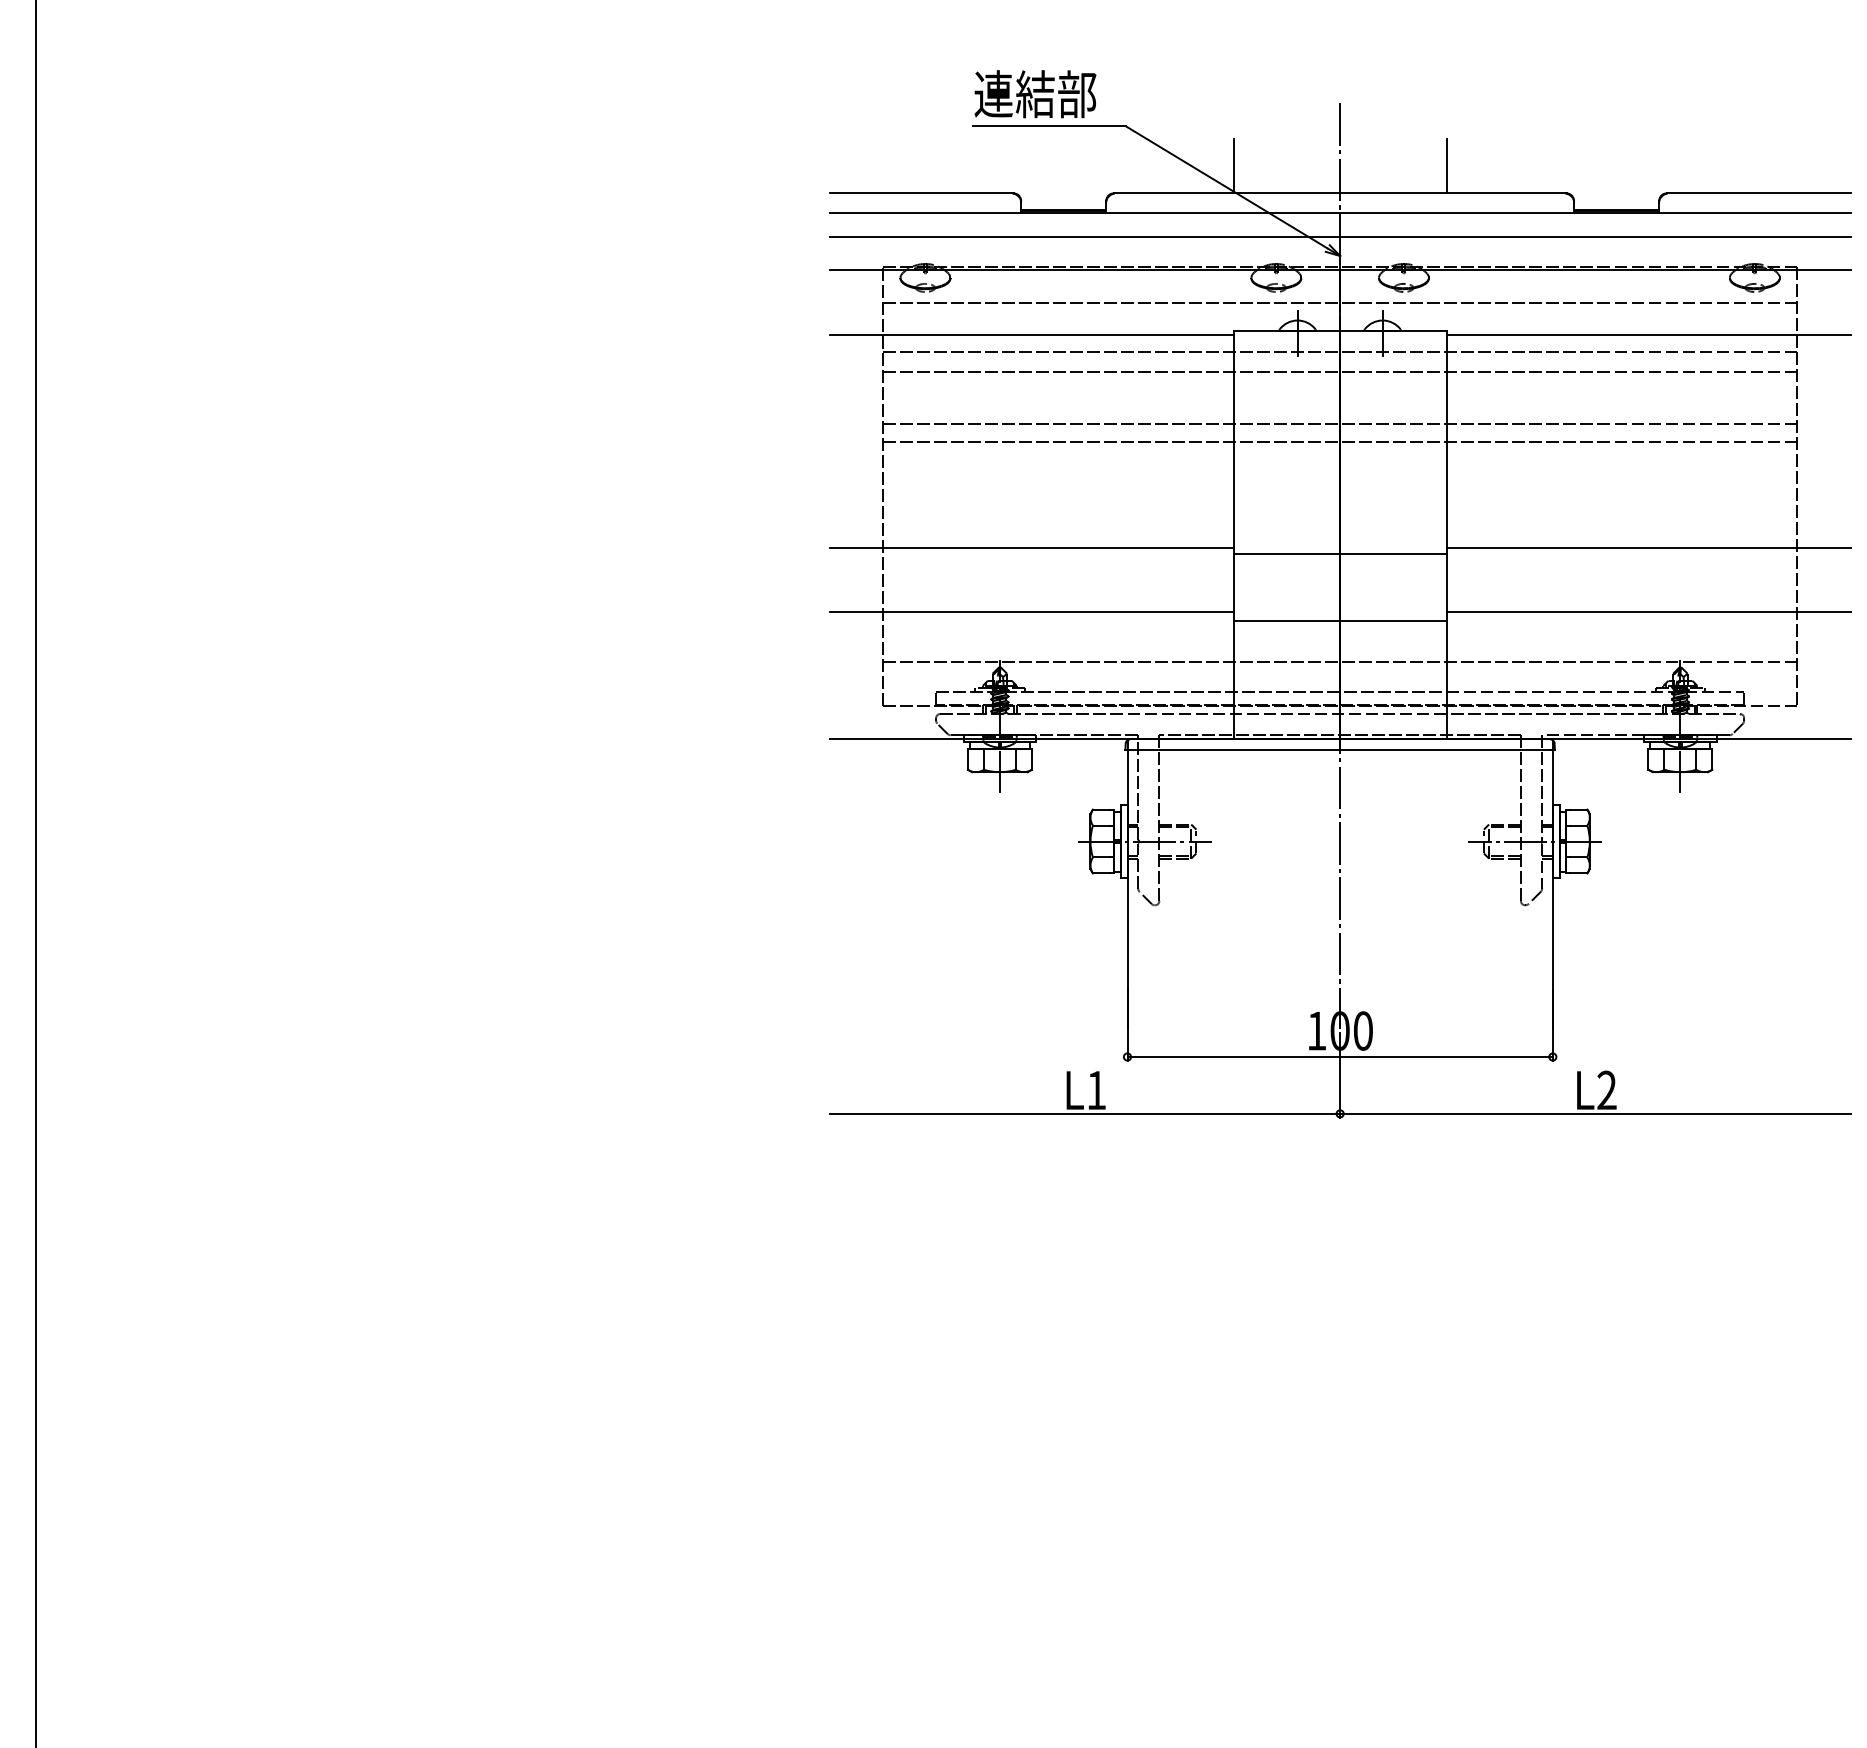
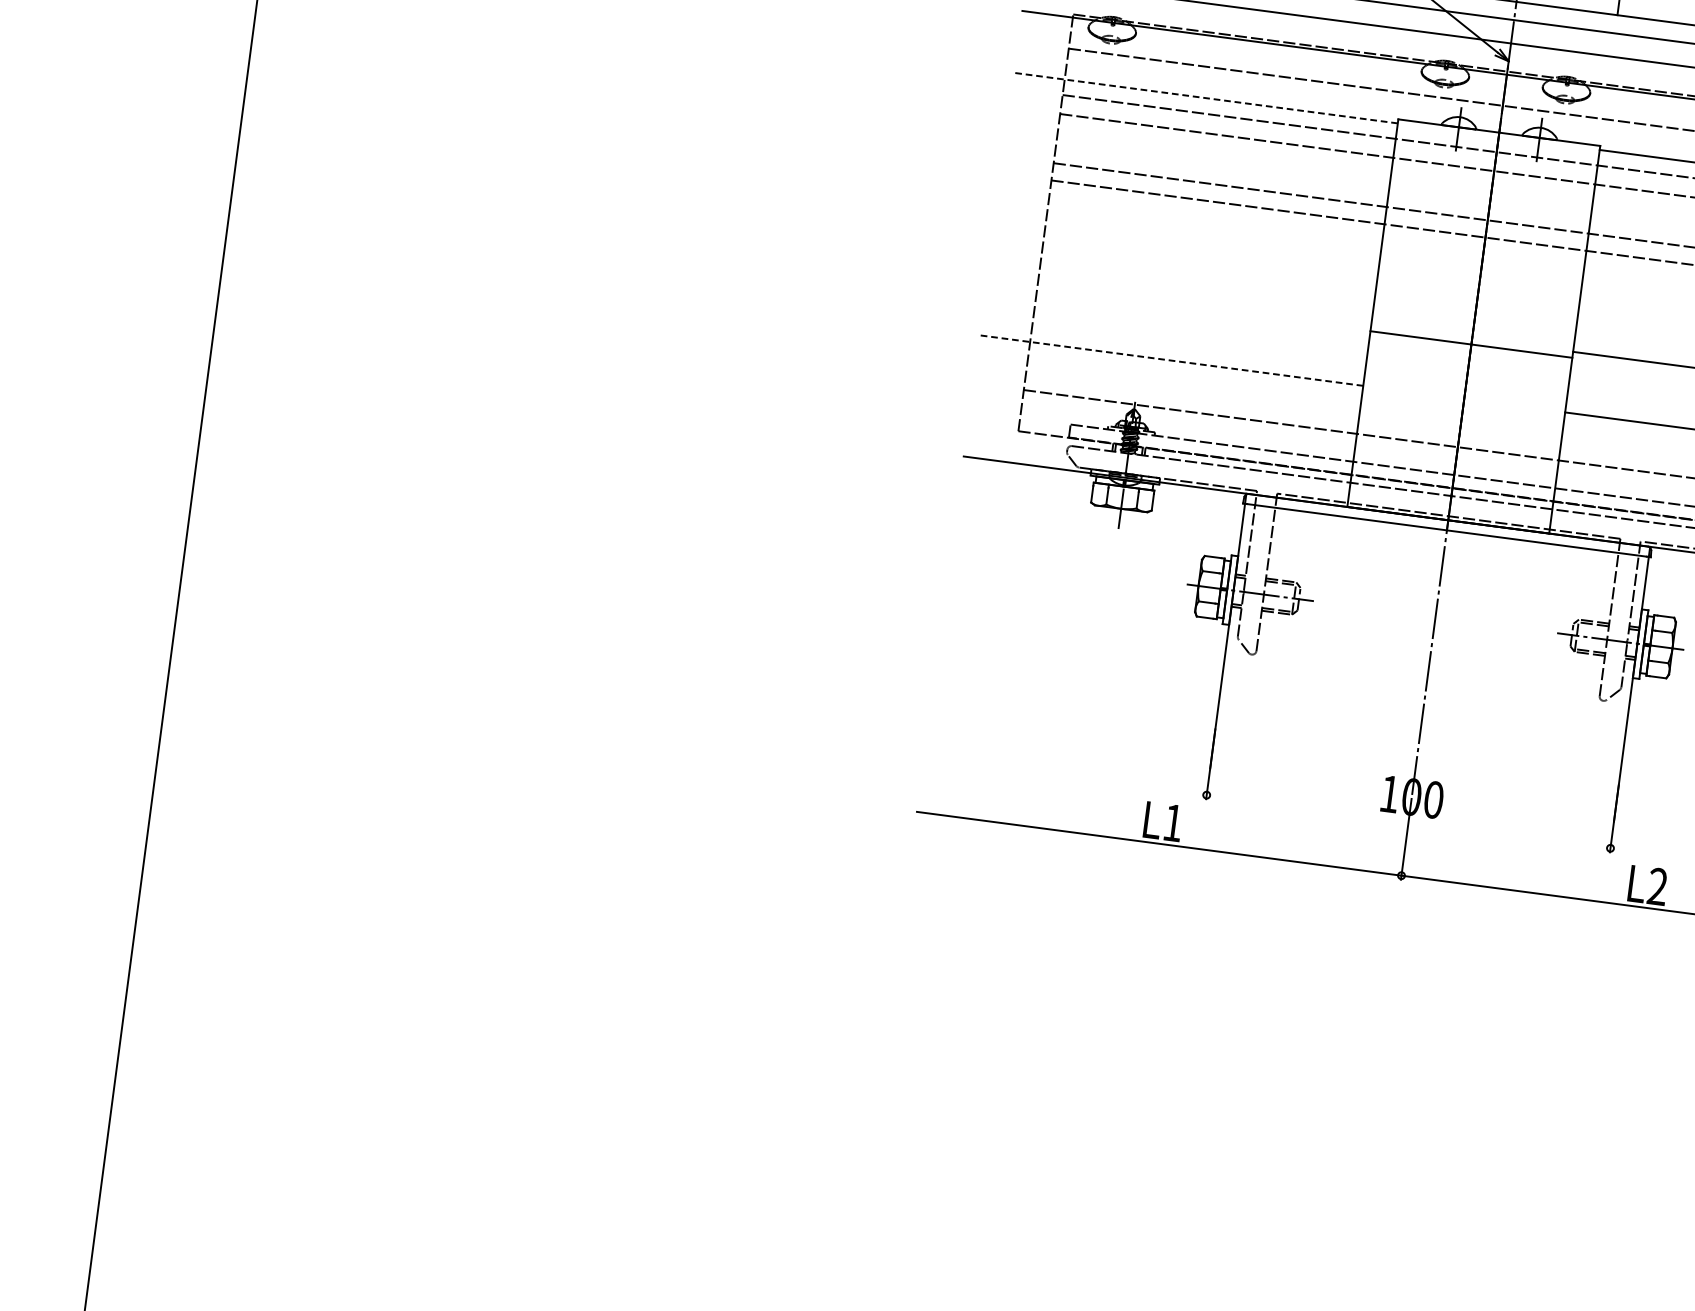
line: (1031, 335) -> (1205, 98), solid -> dashed
line: (1031, 548) -> (1179, 300), removed
line: (1031, 611) -> (1171, 360), solid -> dashed
line: (1339, 621) -> (1462, 408), removed
line: (1339, 1057) -> (1407, 822), removed

